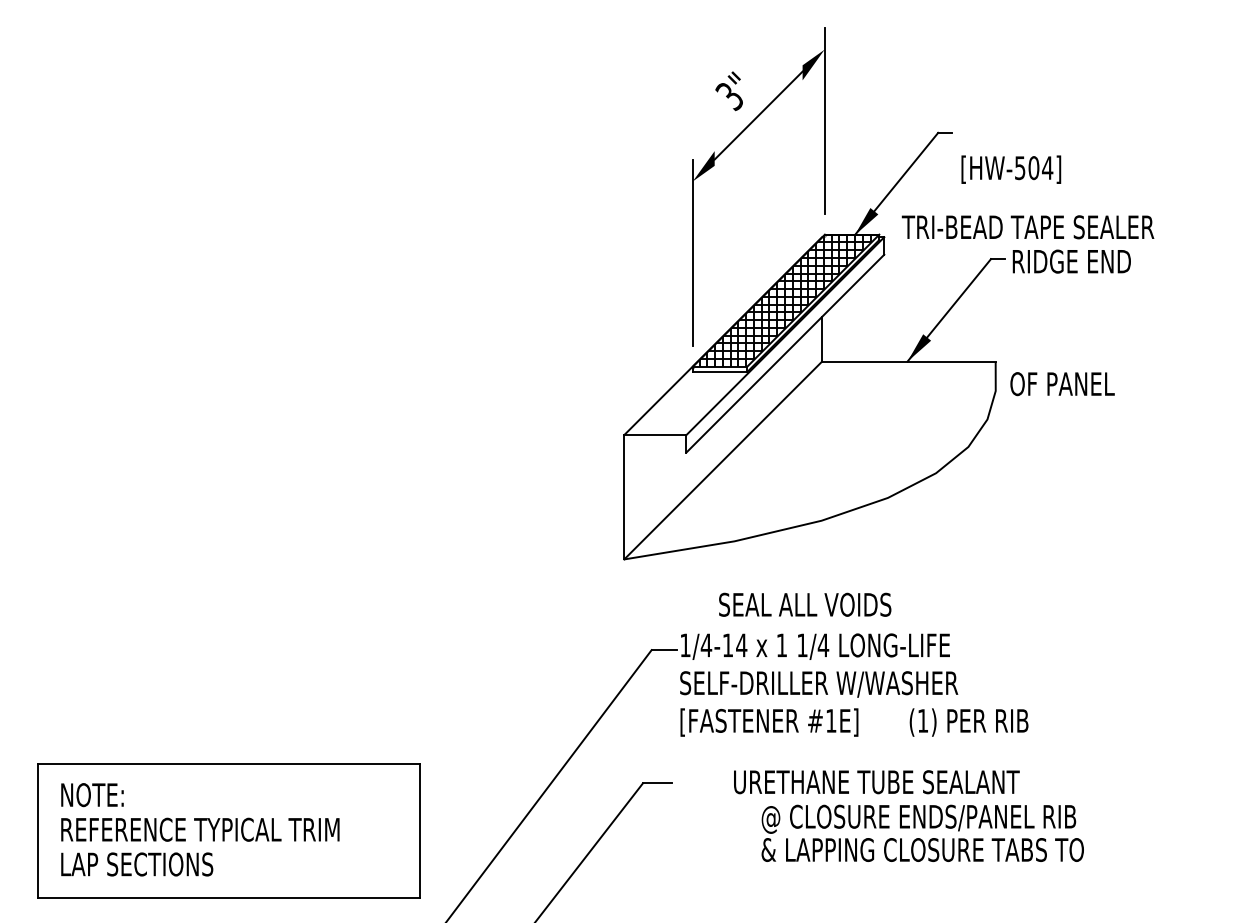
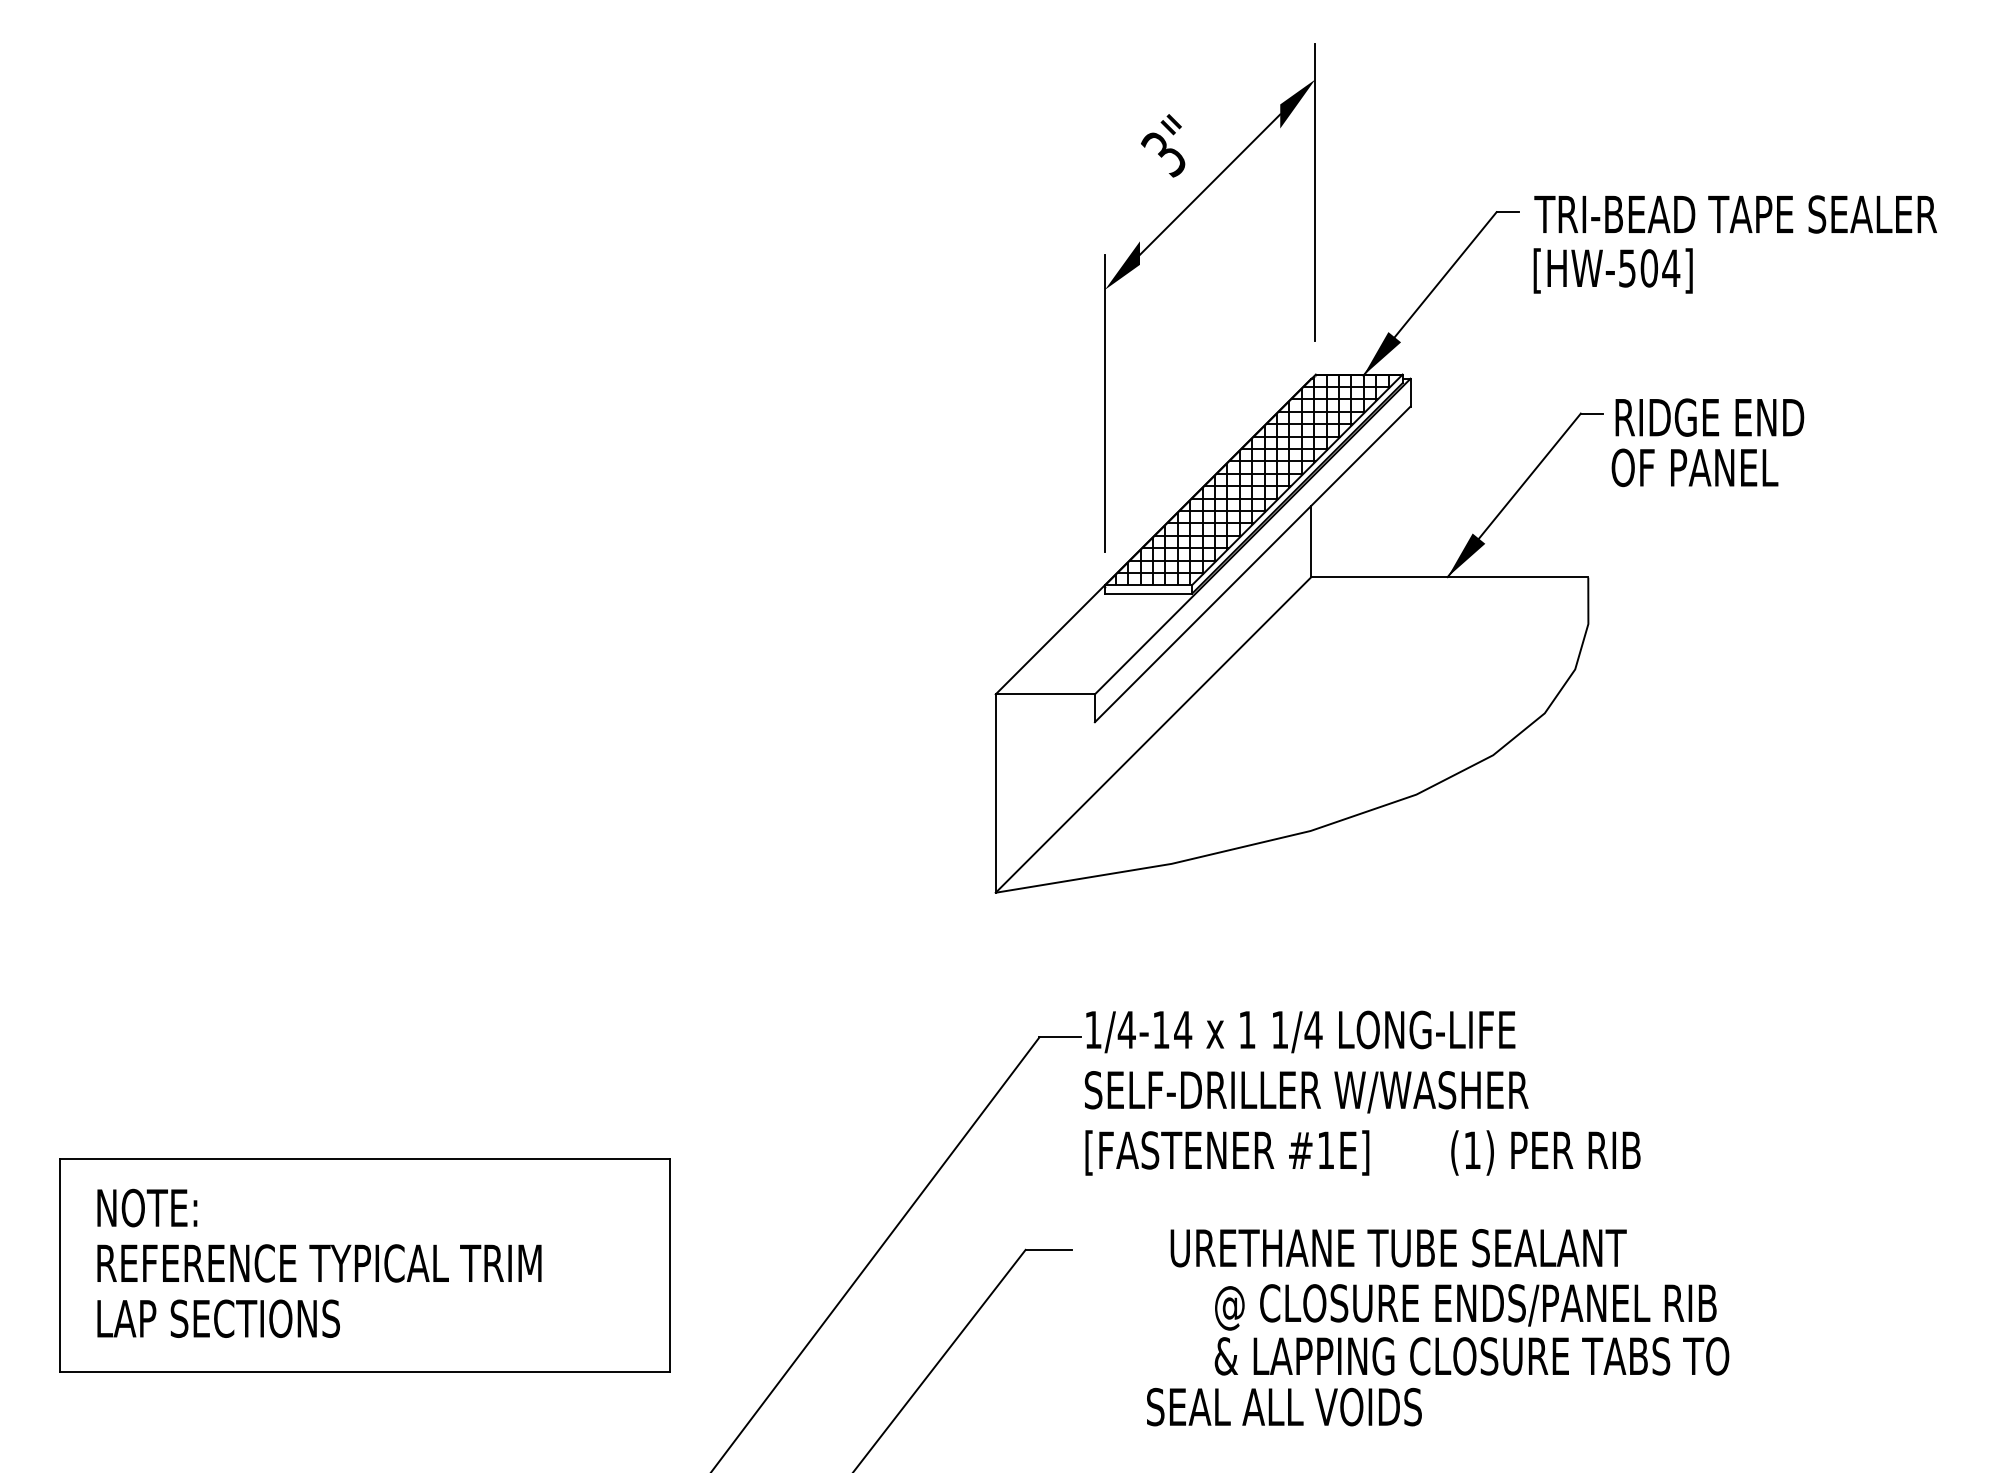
text: (1027, 227) -> (1734, 214), moved
text: (1062, 384) -> (1694, 468), moved
text: (805, 604) -> (1284, 1406), moved
part: (228, 830) -> (364, 1264), moved

